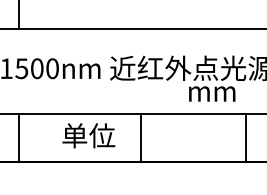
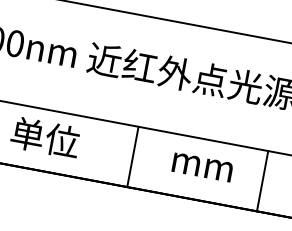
text: (212, 93) -> (202, 166), moved
line: (140, 137) -> (132, 156), moved
line: (245, 137) -> (262, 180), moved

